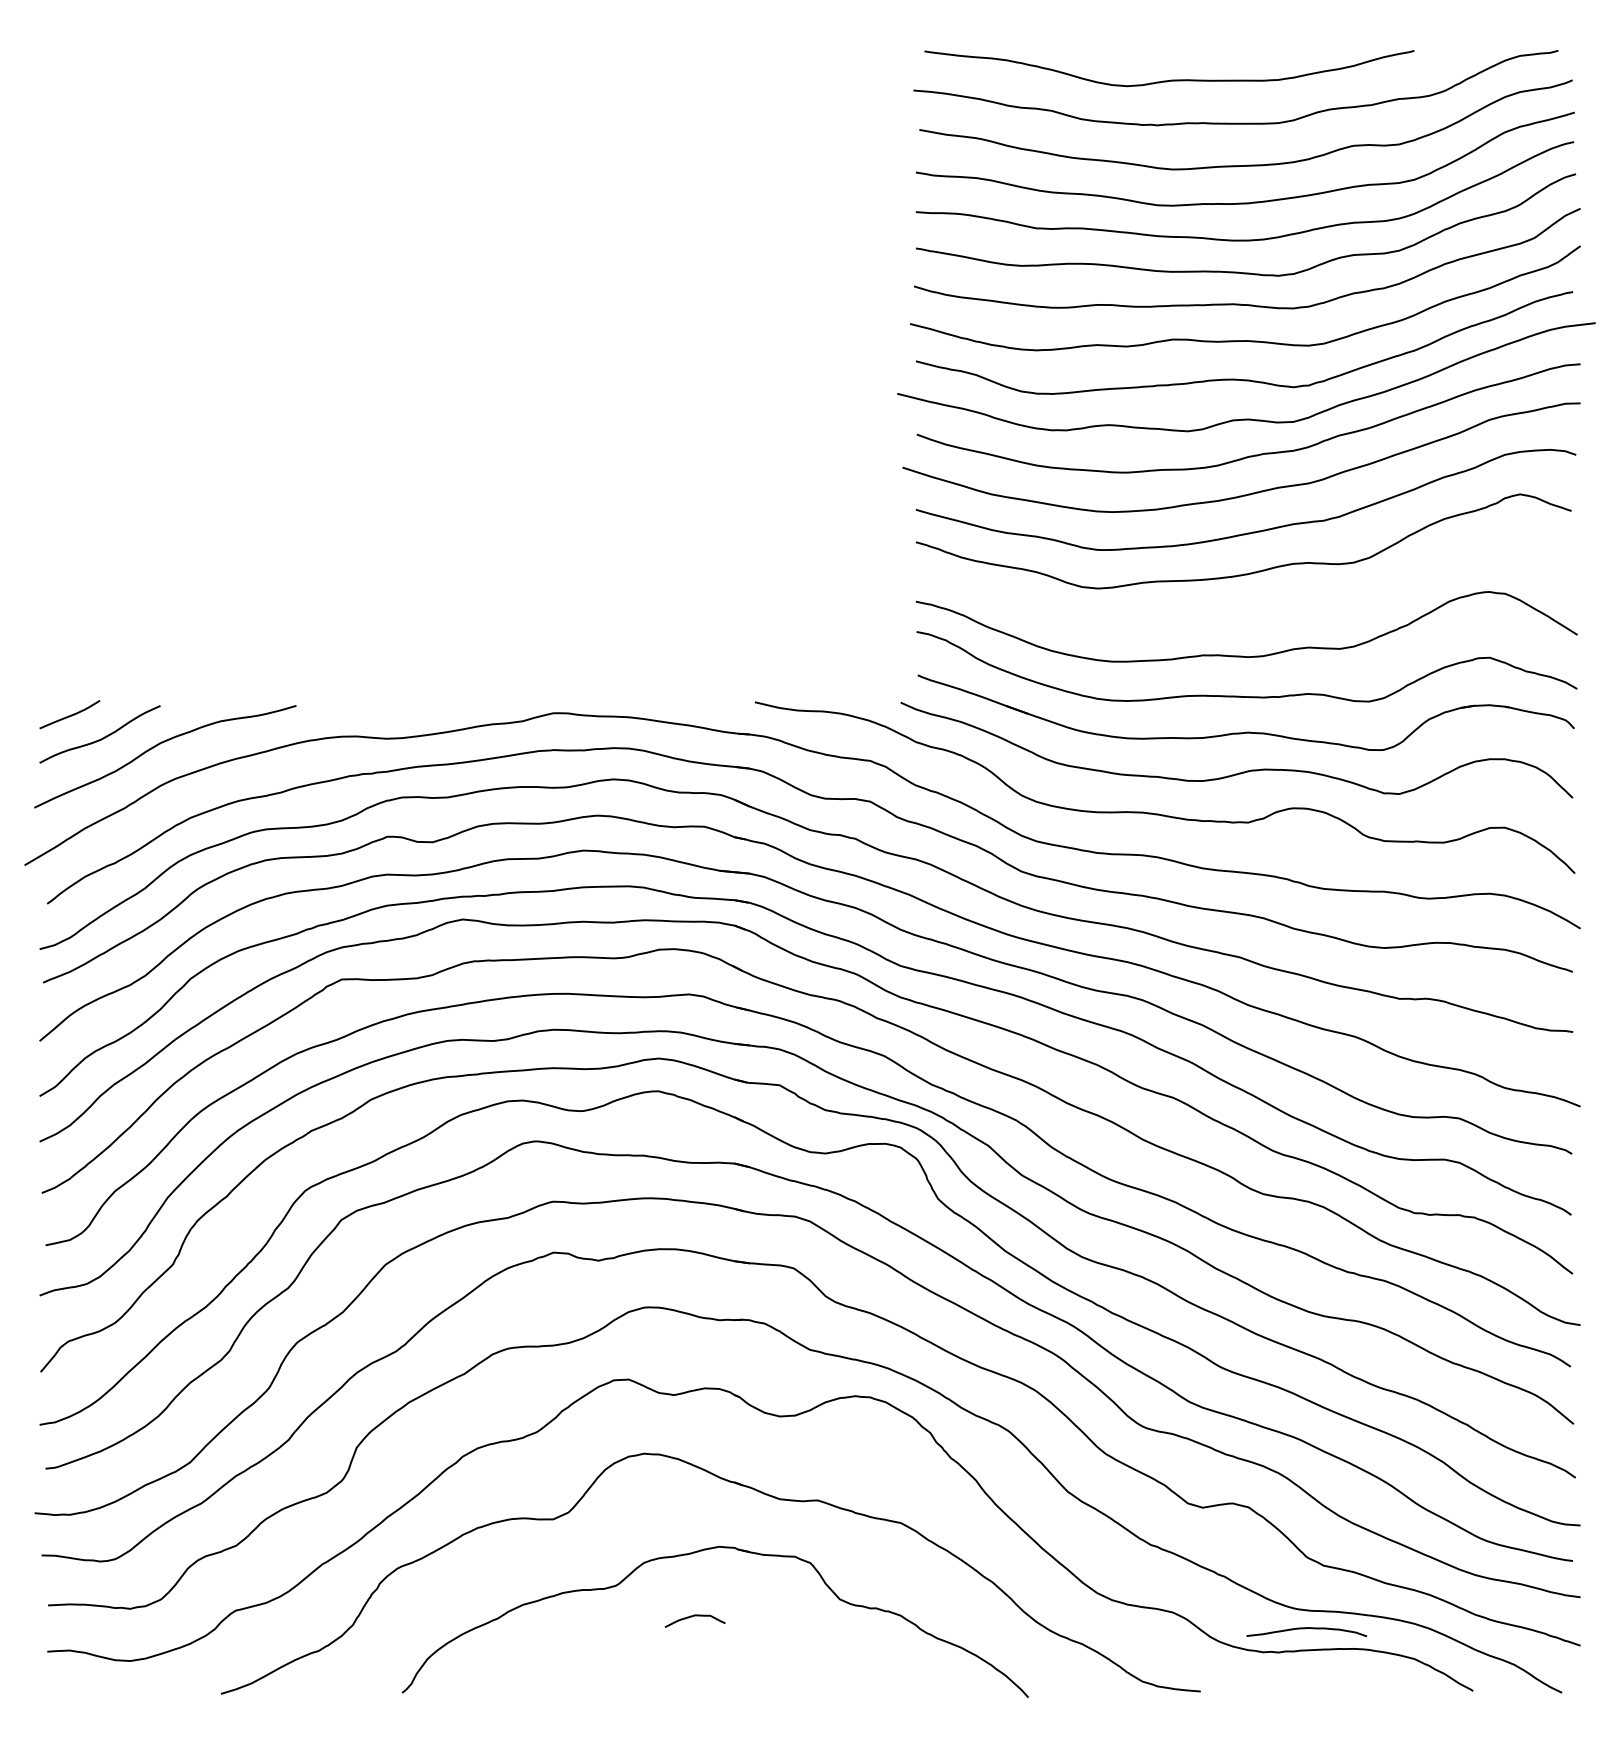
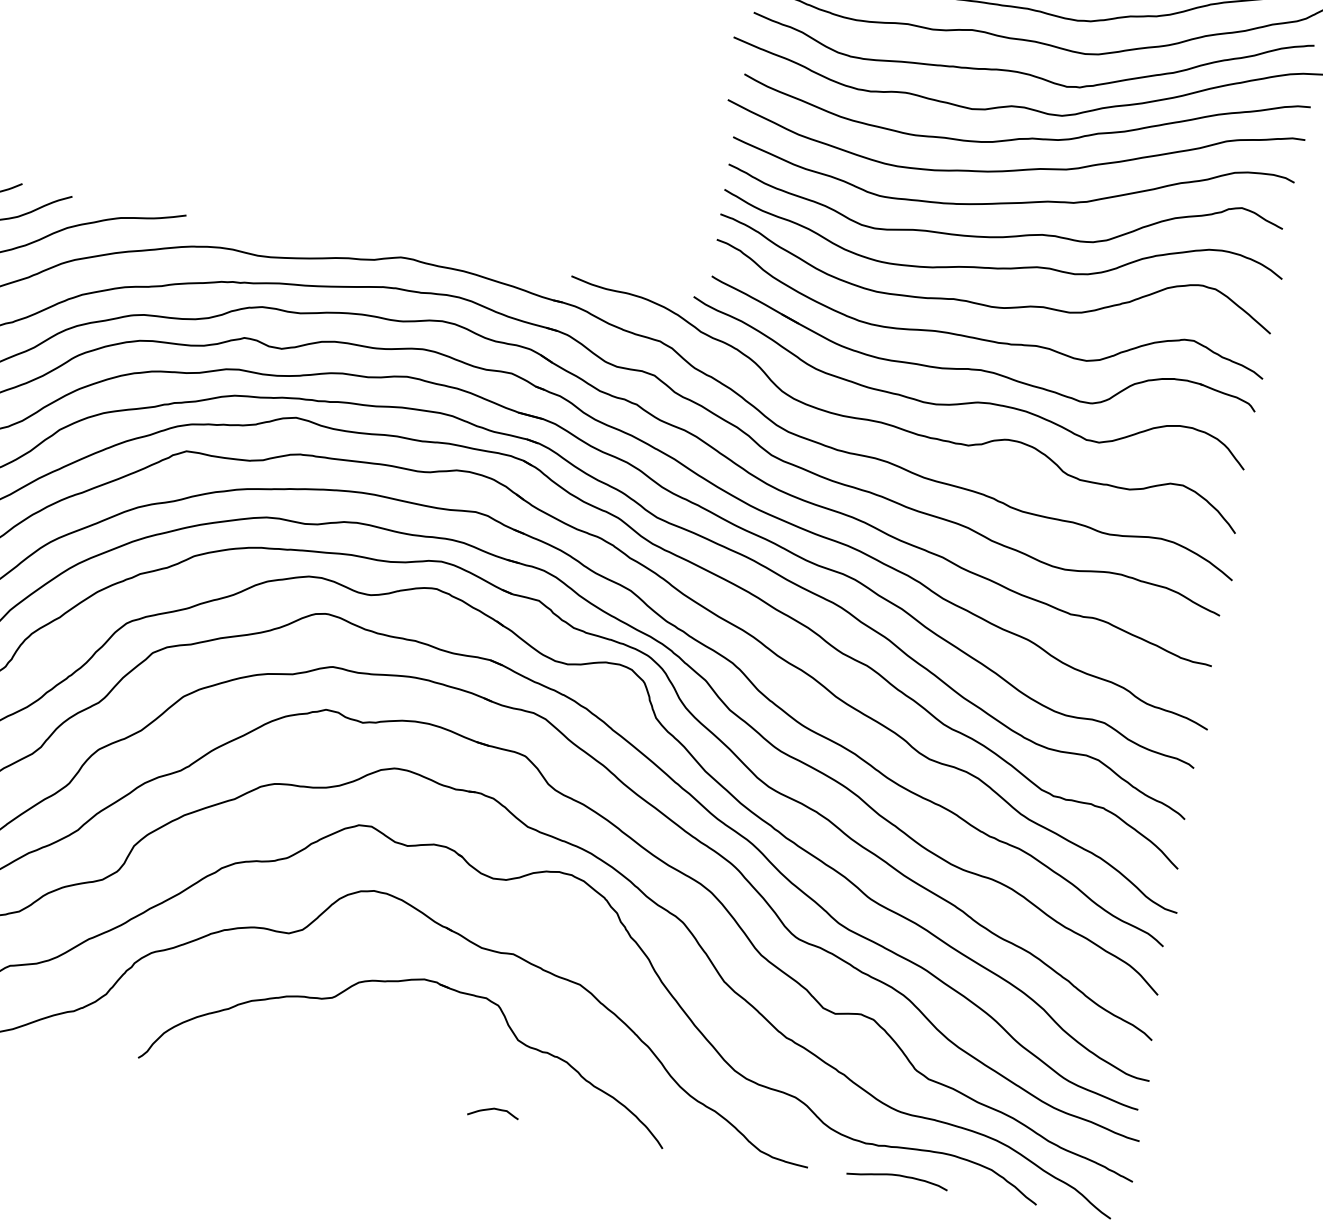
curve: (1252, 609) -> (1001, 267), added
curve: (692, 1617) -> (491, 1110), moved
curve: (1305, 1629) -> (896, 1176), moved

